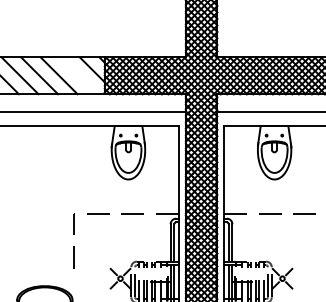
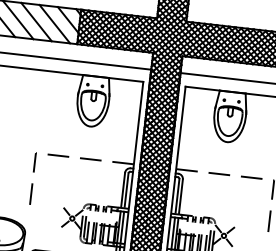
line: (78, 75) -> (54, 23), added

